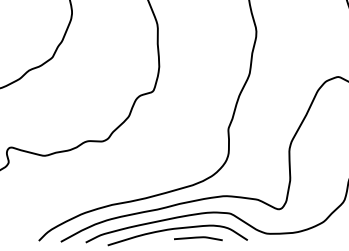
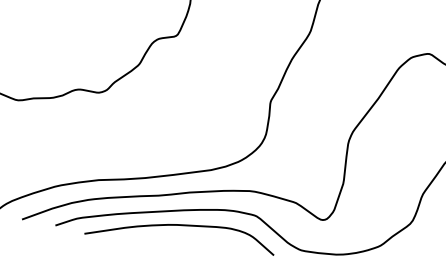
curve: (198, 238) -> (208, 242), removed

